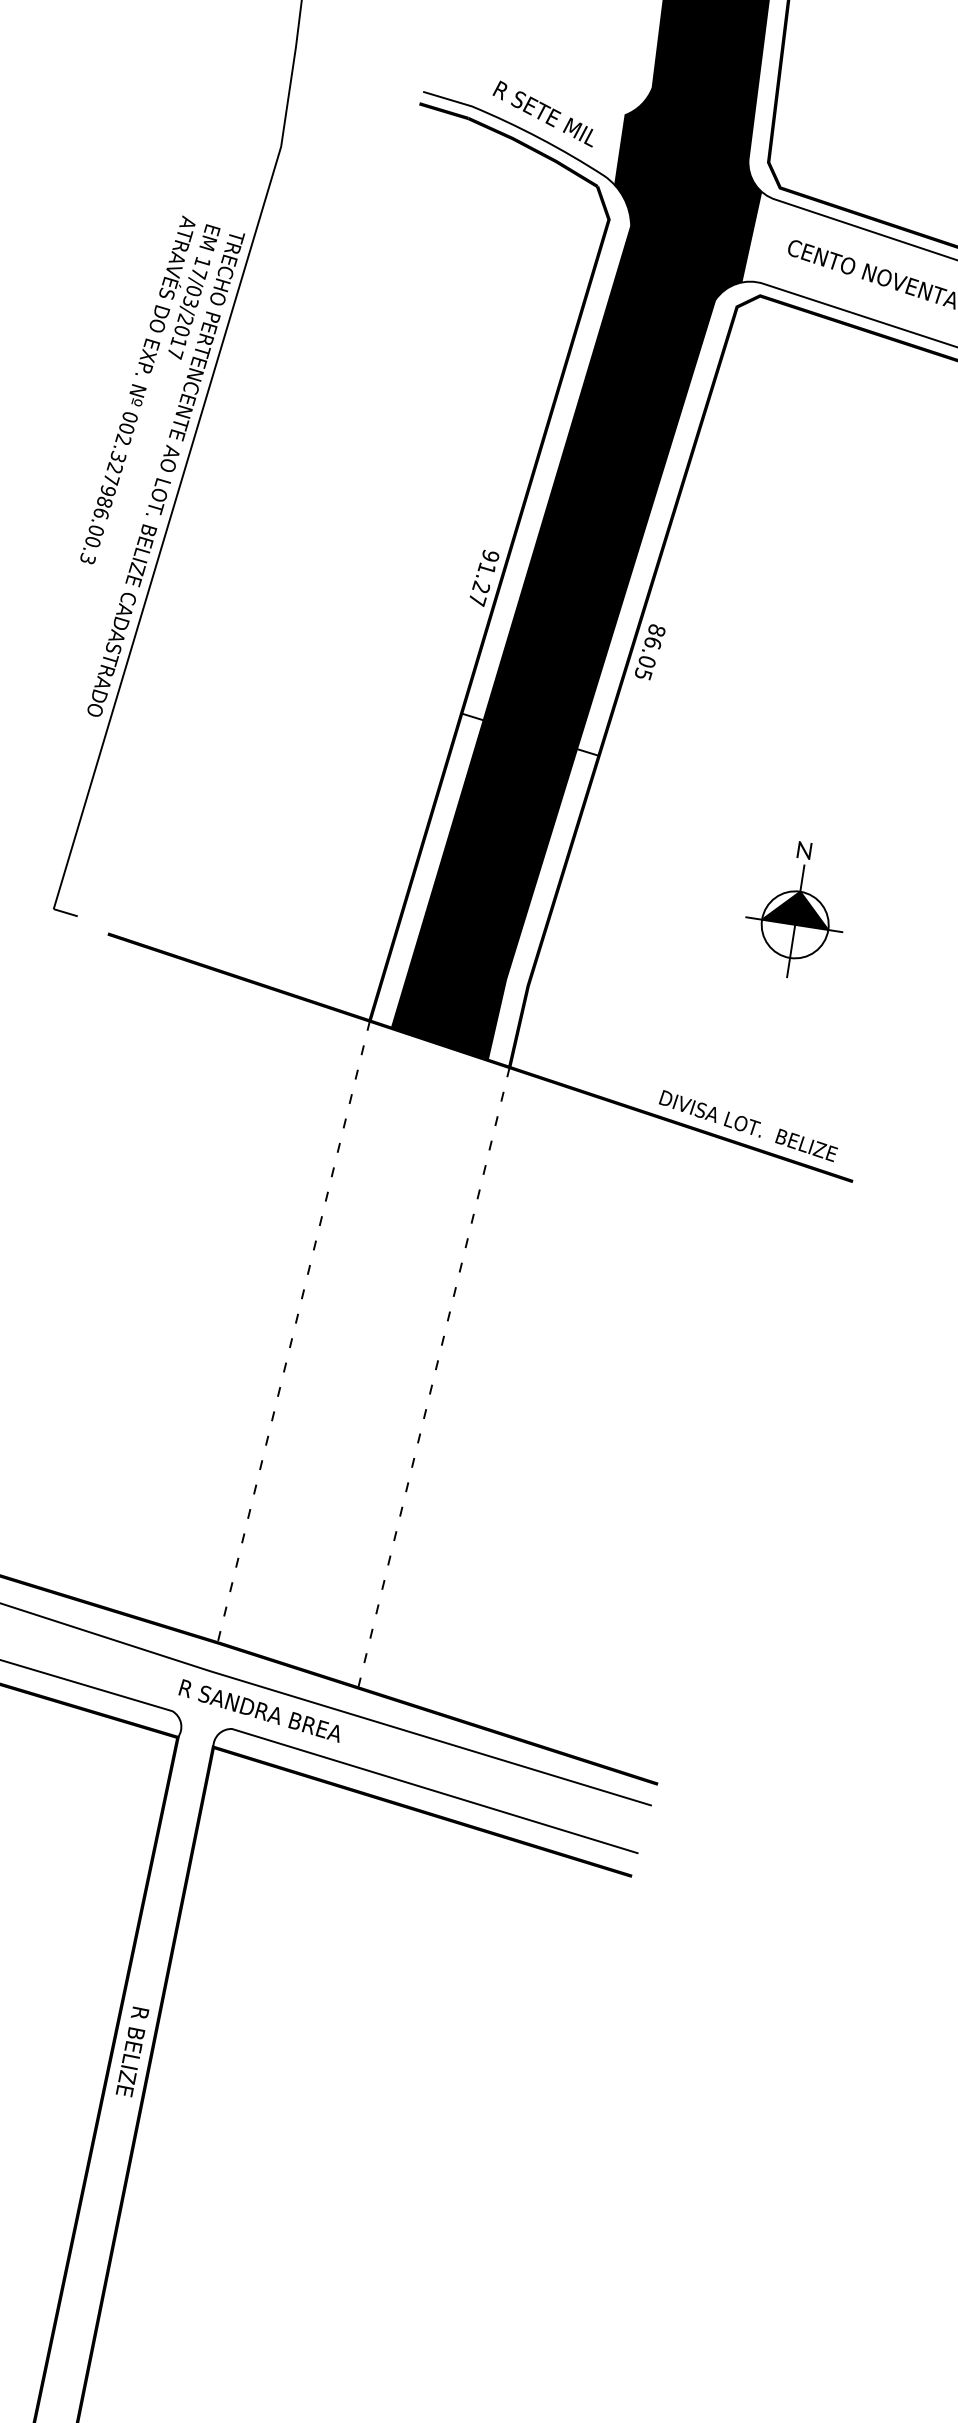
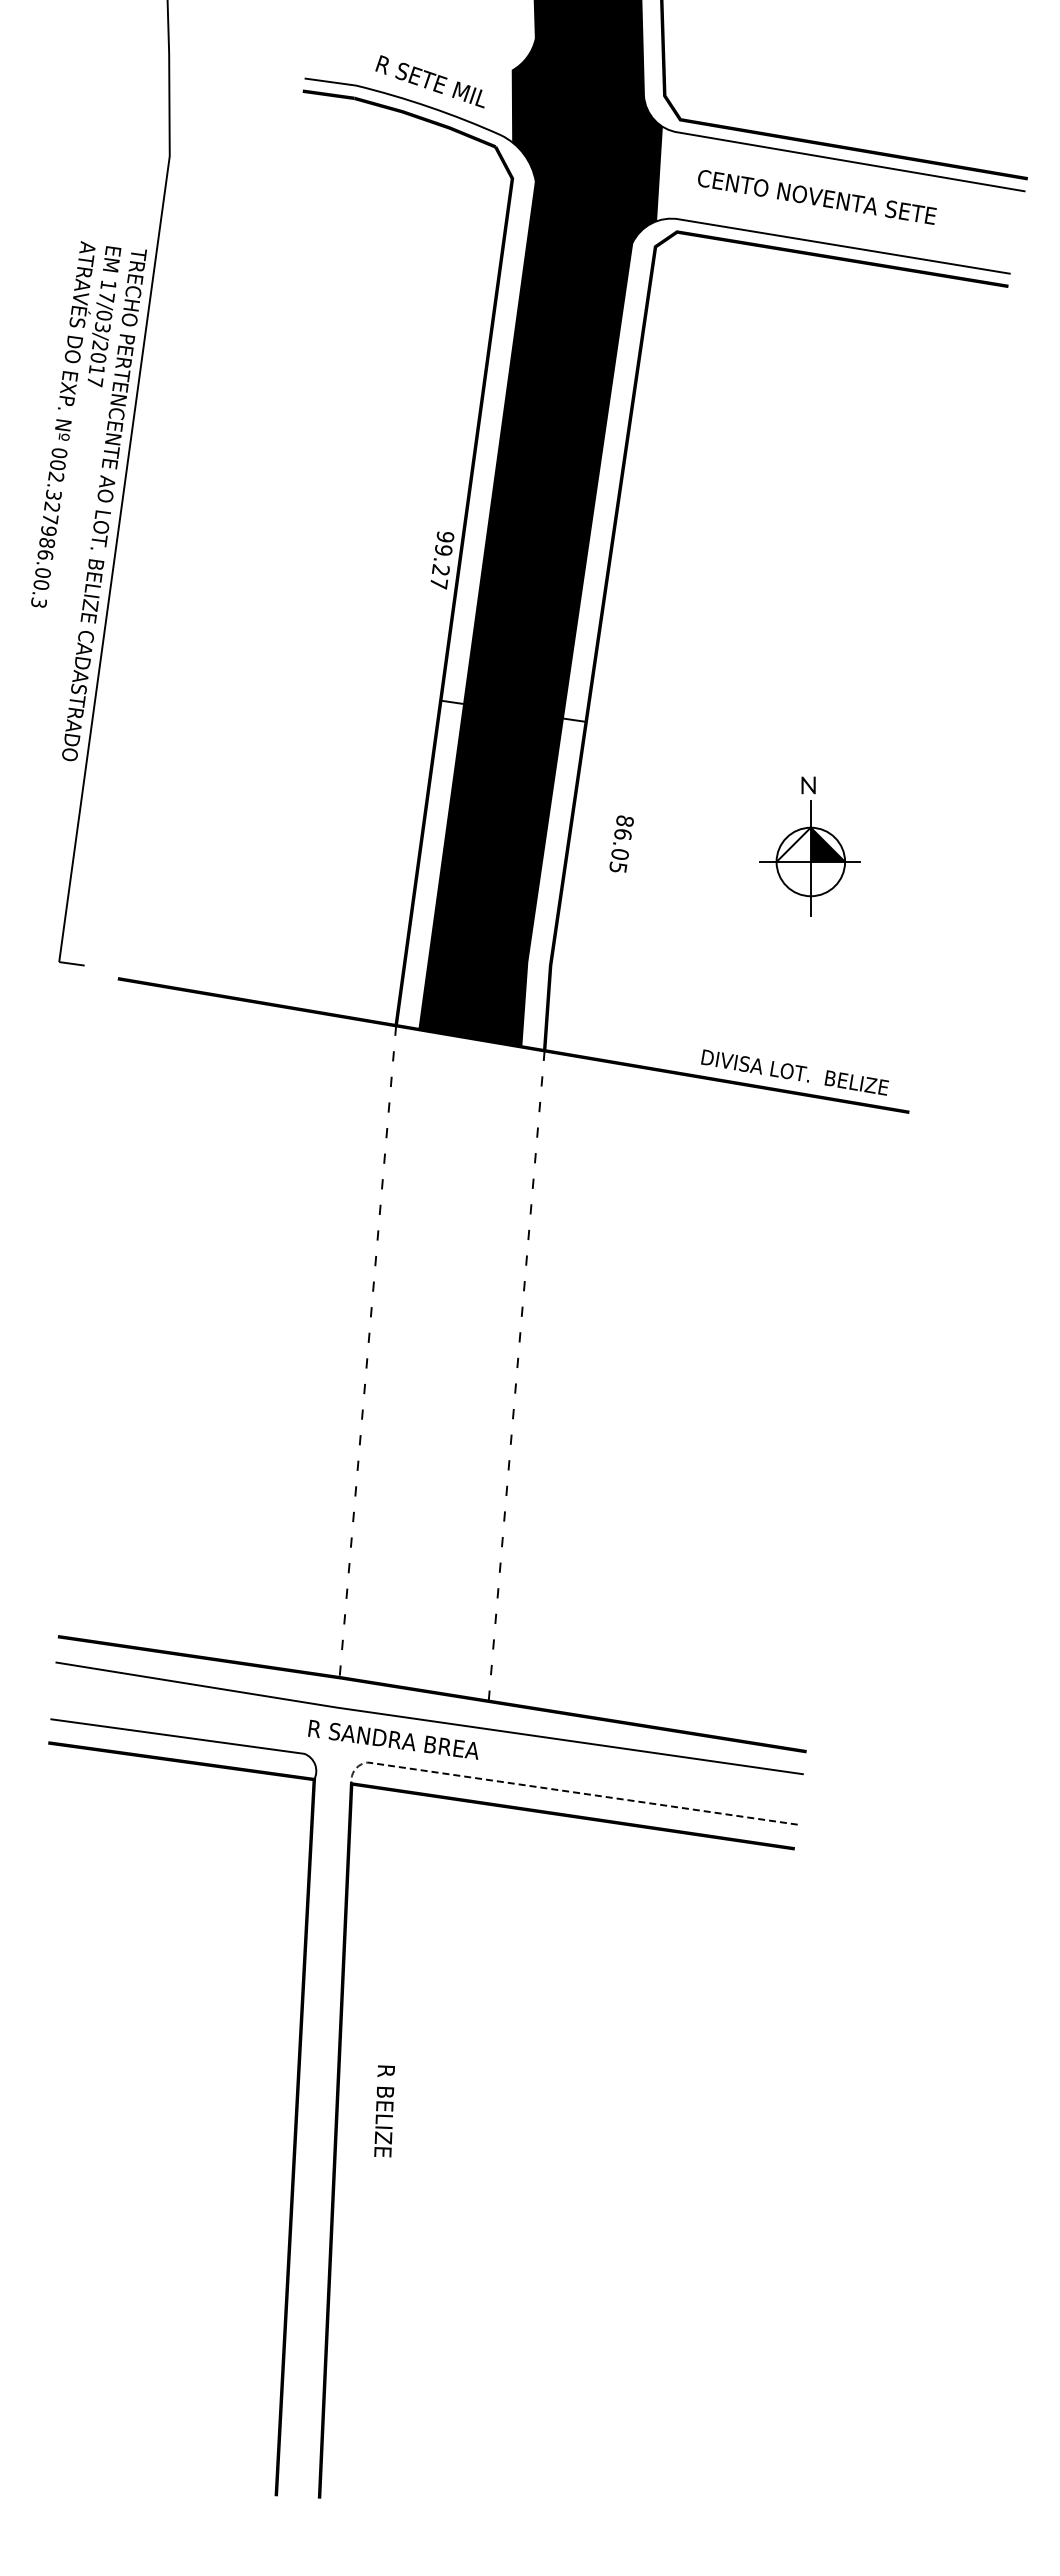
text: (486, 568) -> (443, 550), 91.27 -> 99.27
text: (650, 651) -> (621, 843), moved
fill: (781, 905) -> (793, 844), removed
line: (416, 1785) -> (562, 1790), solid -> dashed
text: (132, 2052) -> (384, 2111), moved

